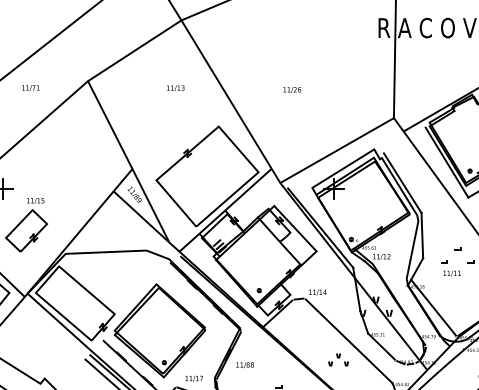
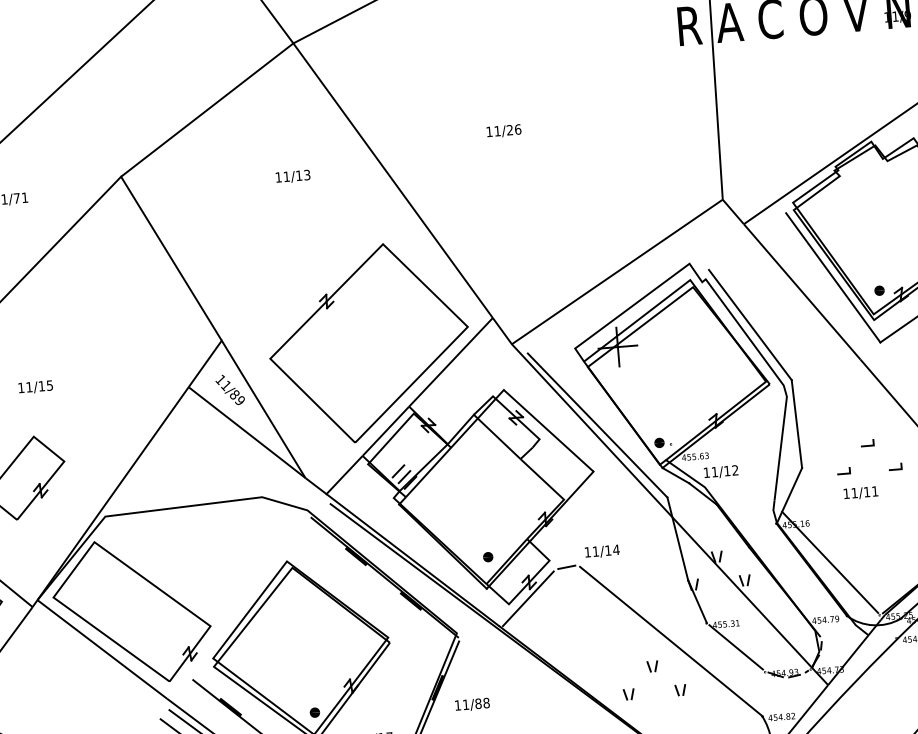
text: (292, 89) -> (504, 130), moved
text: (35, 200) -> (35, 386), moved
part: (338, 359) -> (653, 678), size x1.67

